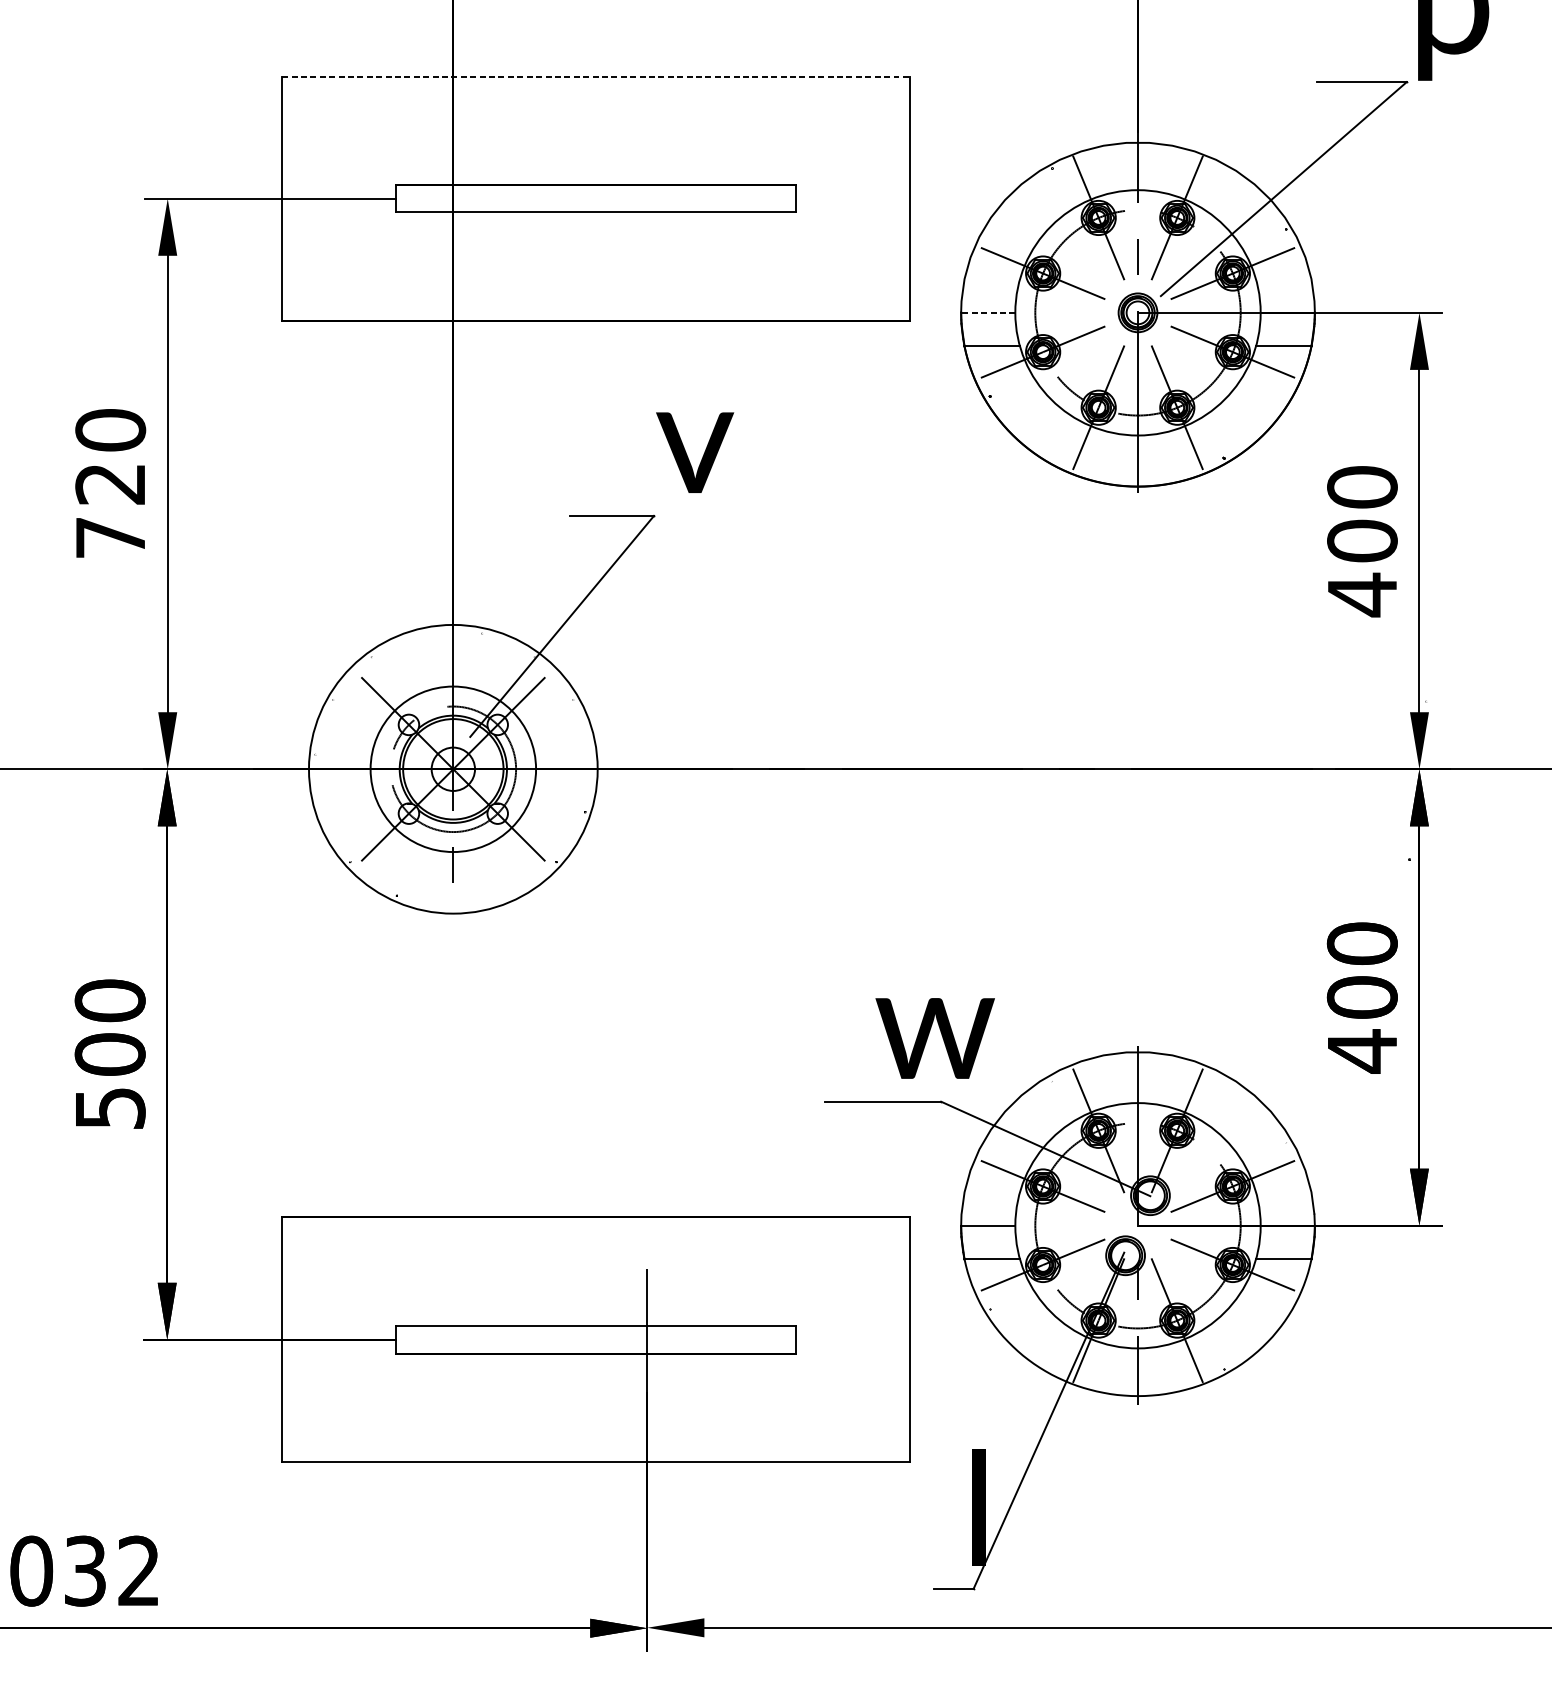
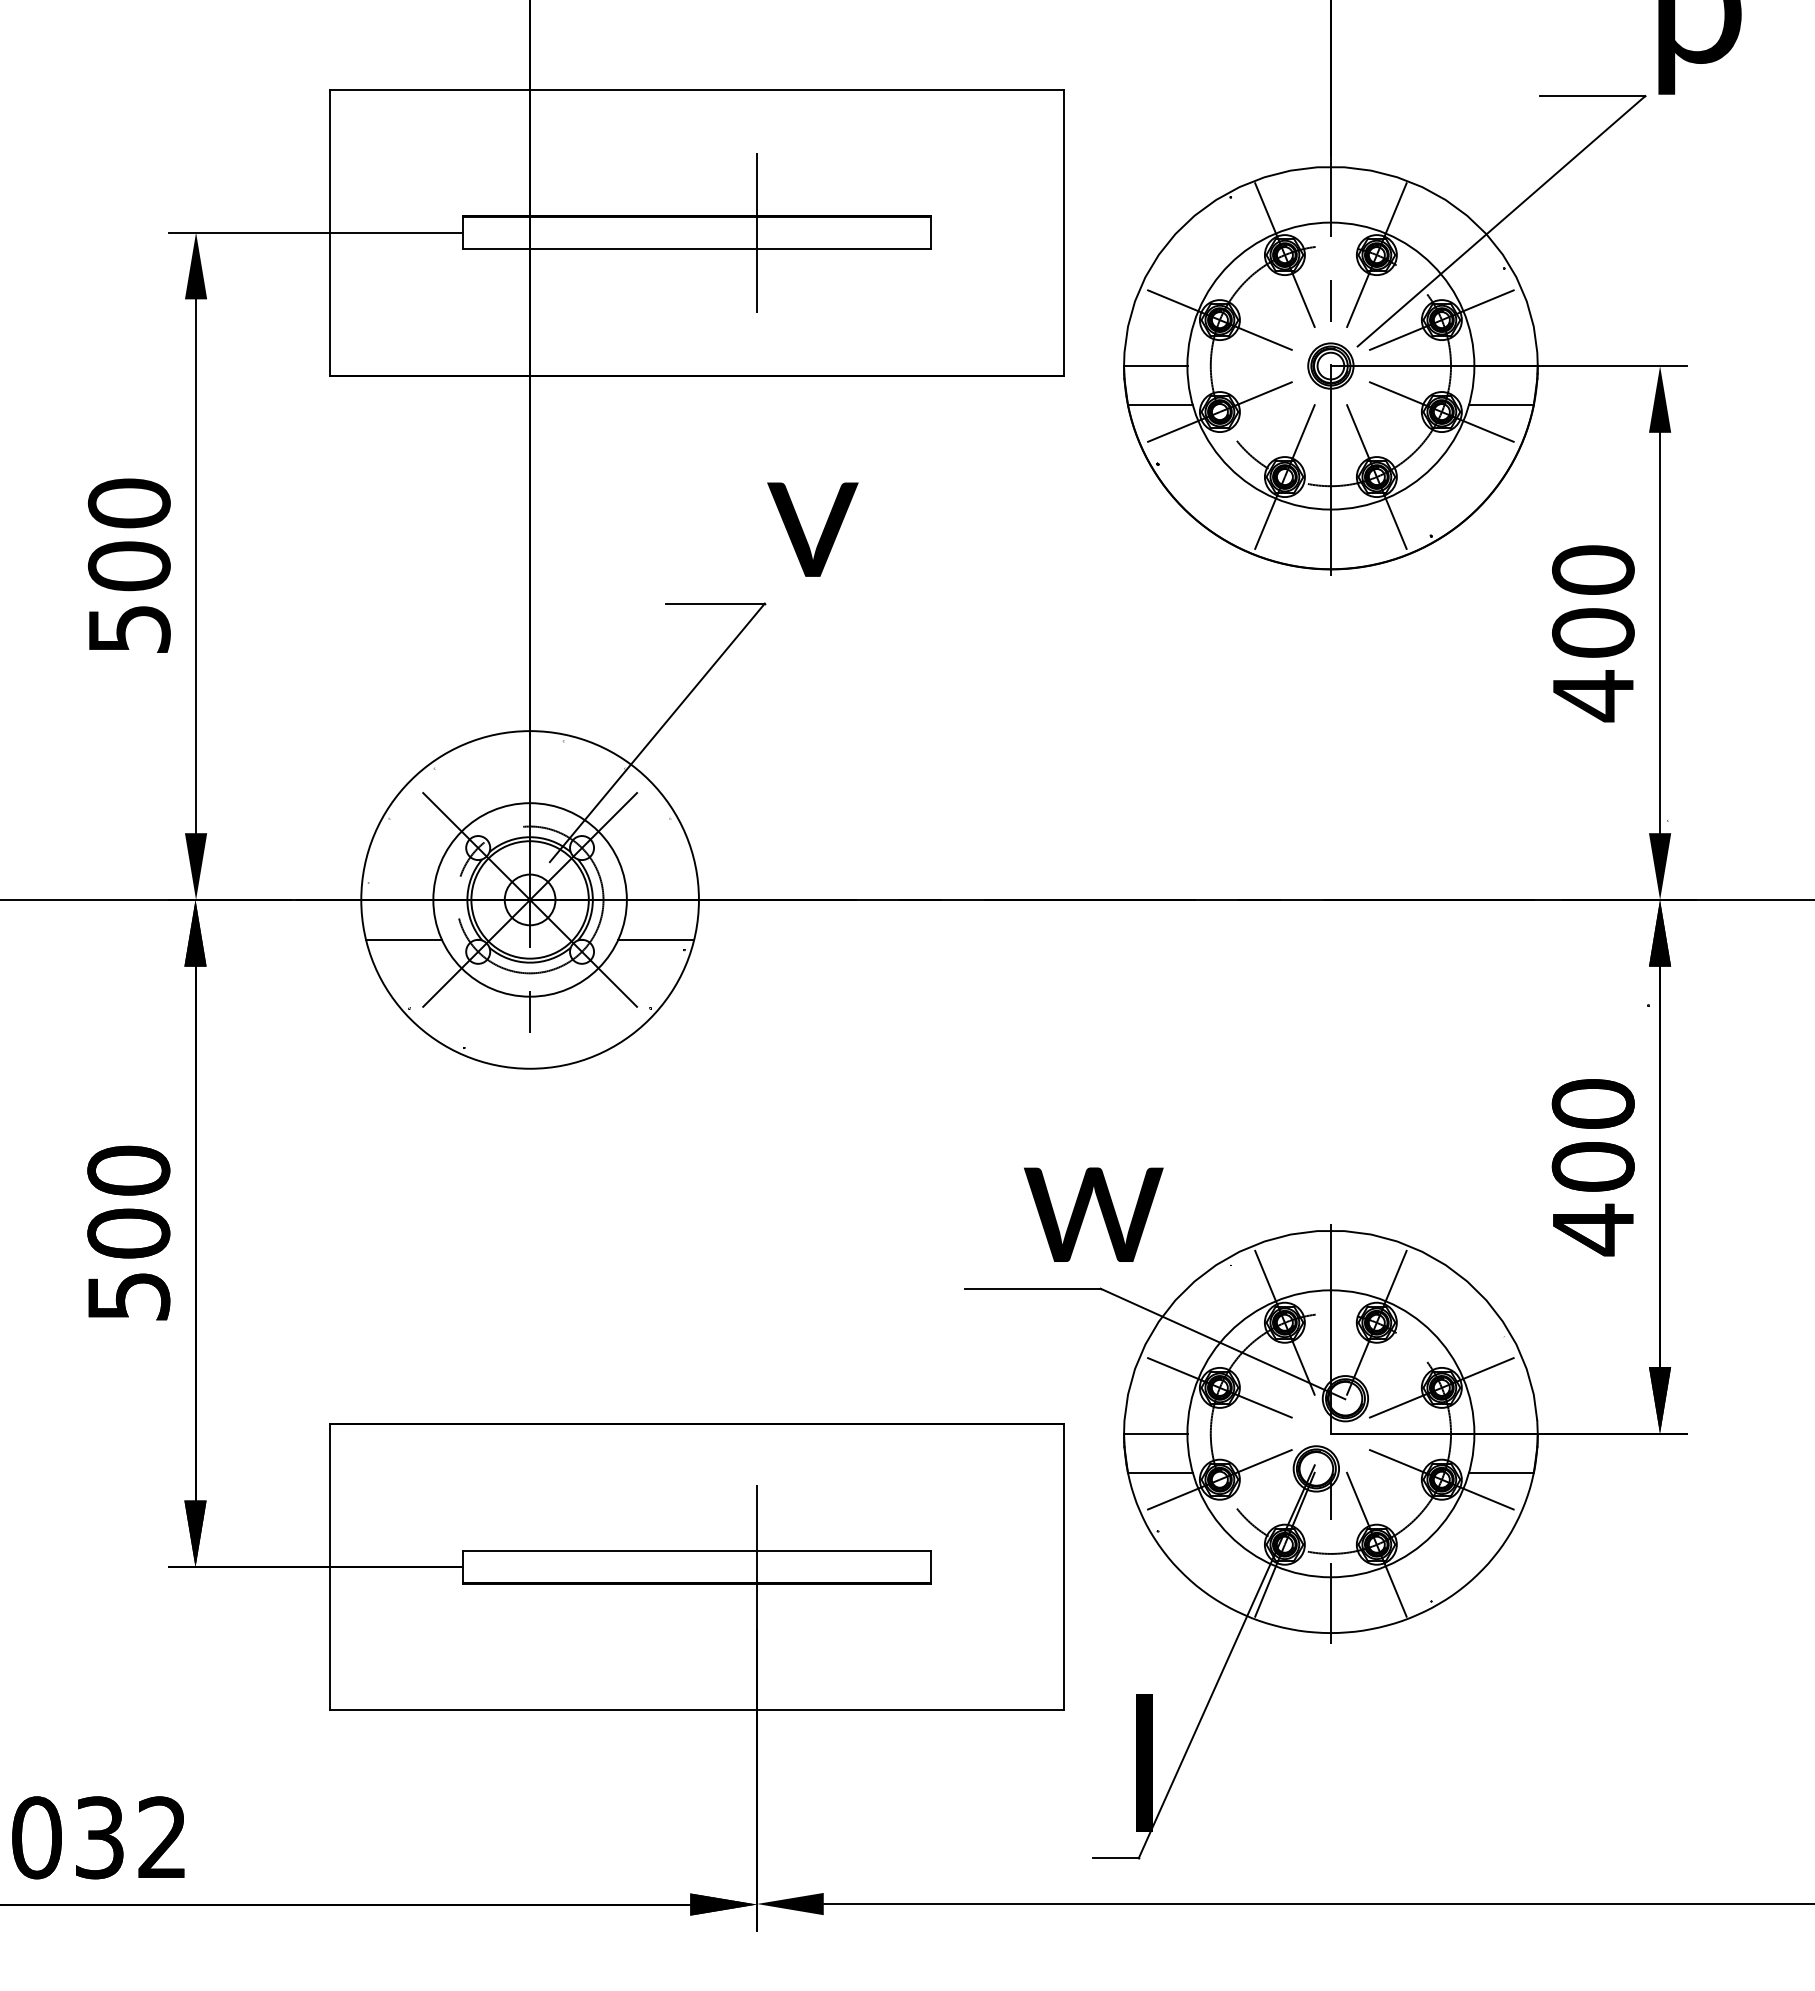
line: (596, 76) -> (697, 89), dashed -> solid
line: (647, 198) -> (757, 232), added
line: (988, 312) -> (1155, 365), dashed -> solid
text: (109, 509) -> (128, 596), 720 -> 500
line: (345, 803) -> (404, 939), added
line: (561, 803) -> (656, 939), added

